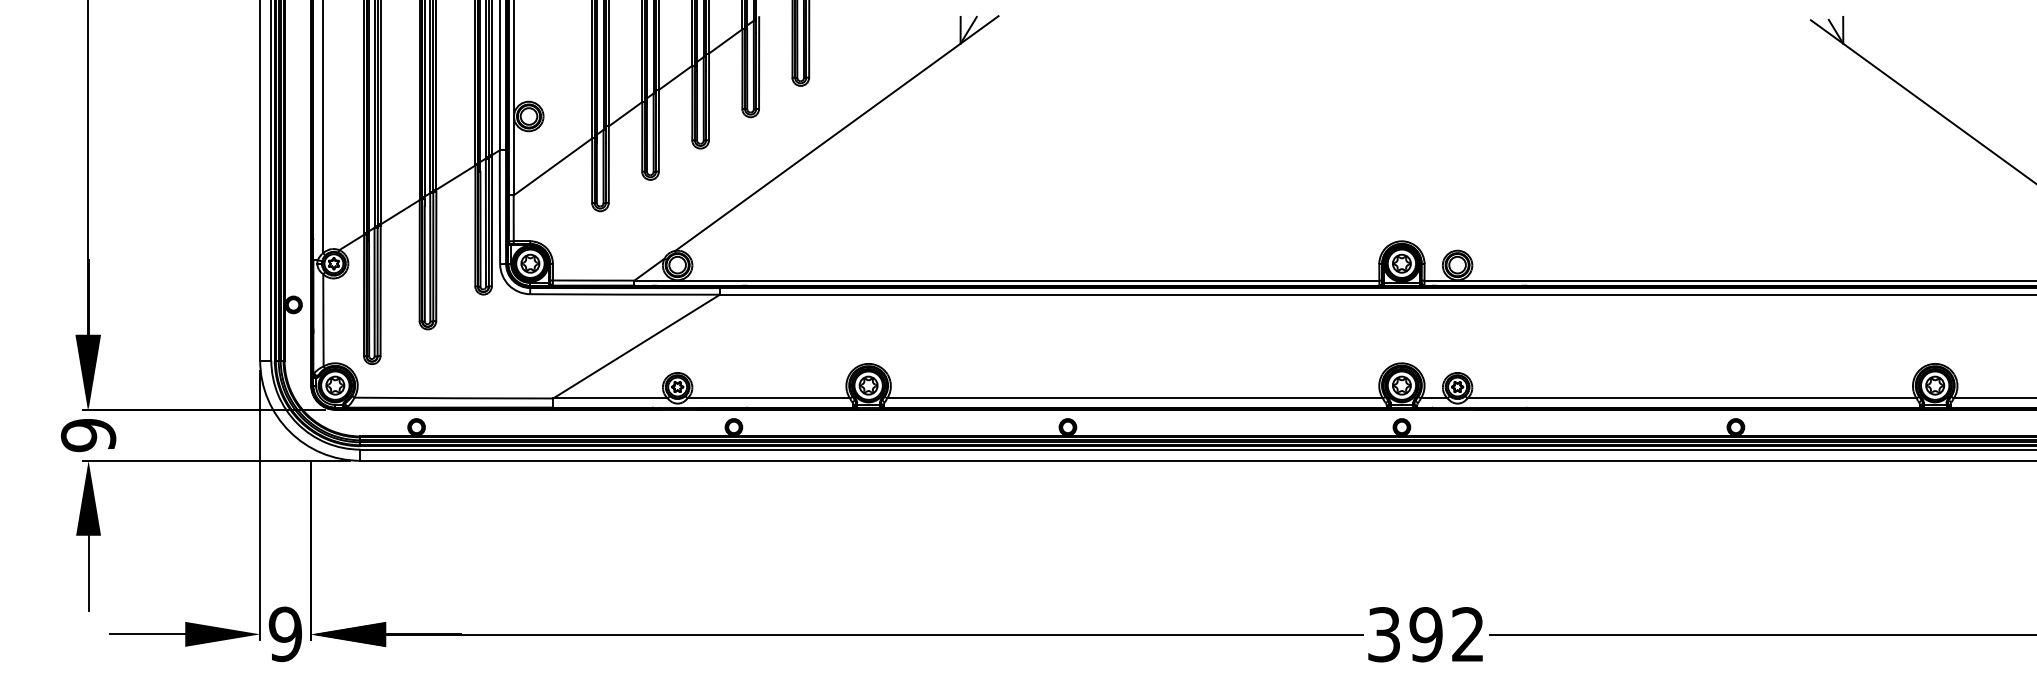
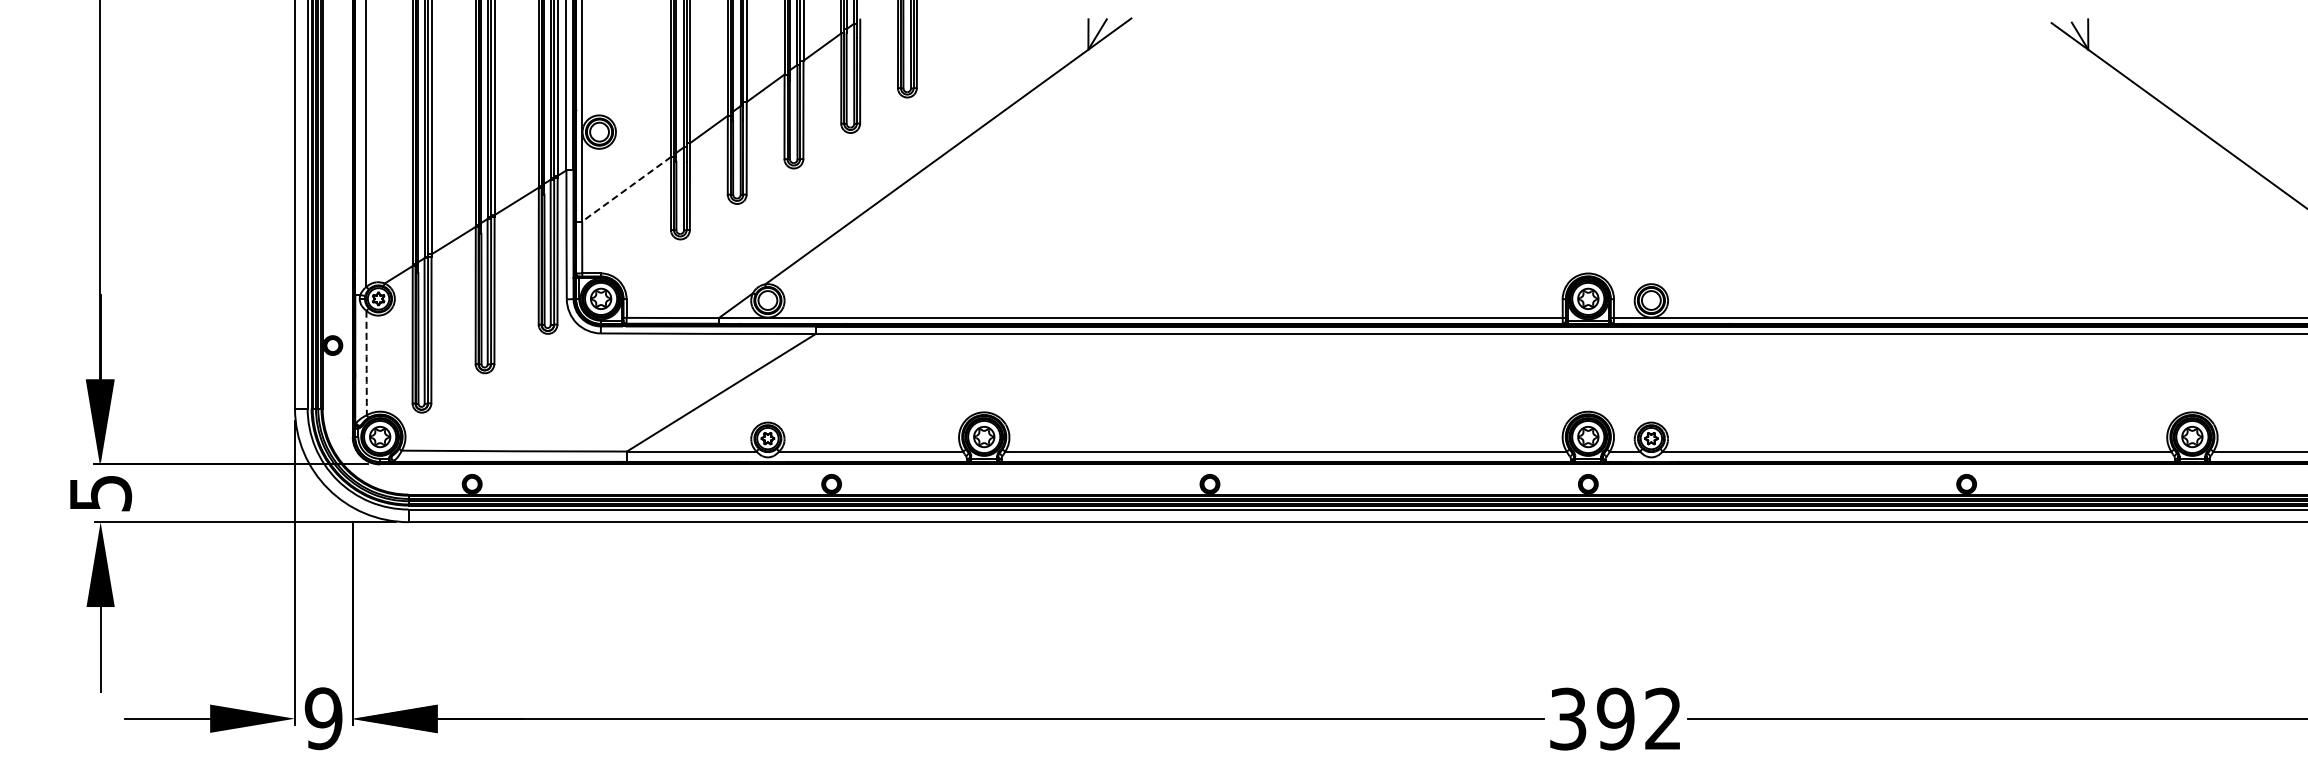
line: (552, 167) -> (626, 189), solid -> dashed
arc: (323, 320) -> (366, 363), solid -> dashed
text: (88, 435) -> (100, 493), 9 -> 5

